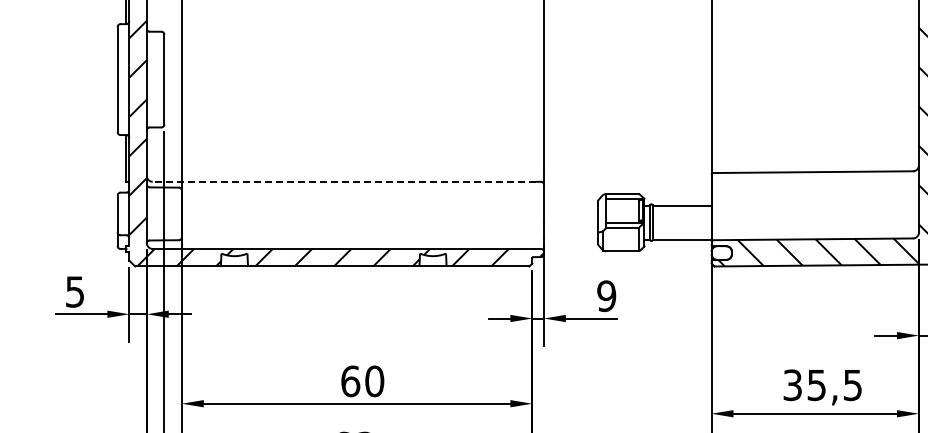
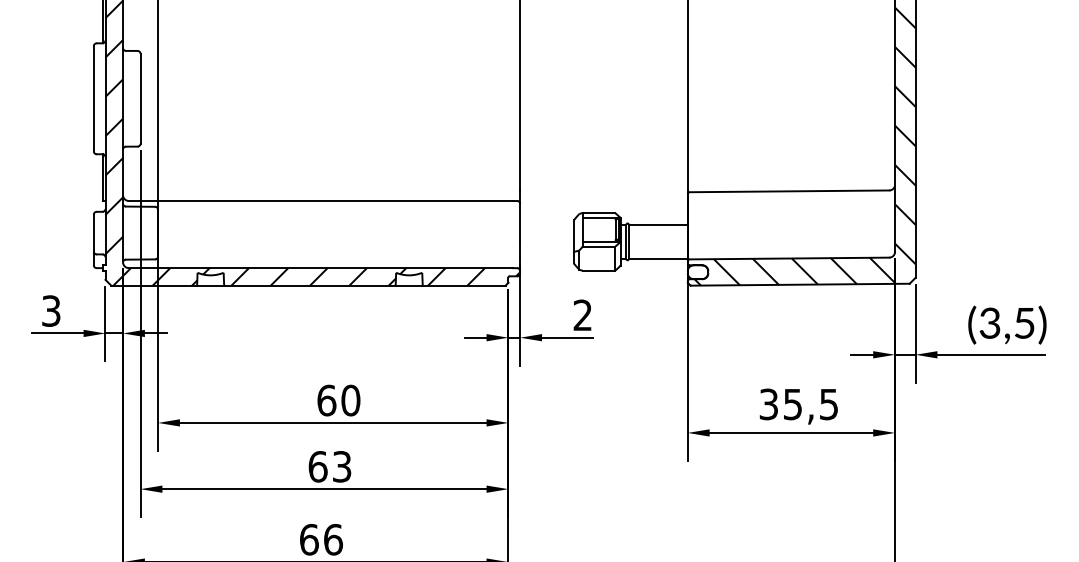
line: (344, 182) -> (320, 201), dashed -> solid
text: (75, 291) -> (51, 310), 5 -> 3
text: (606, 296) -> (582, 315), 9 -> 2

